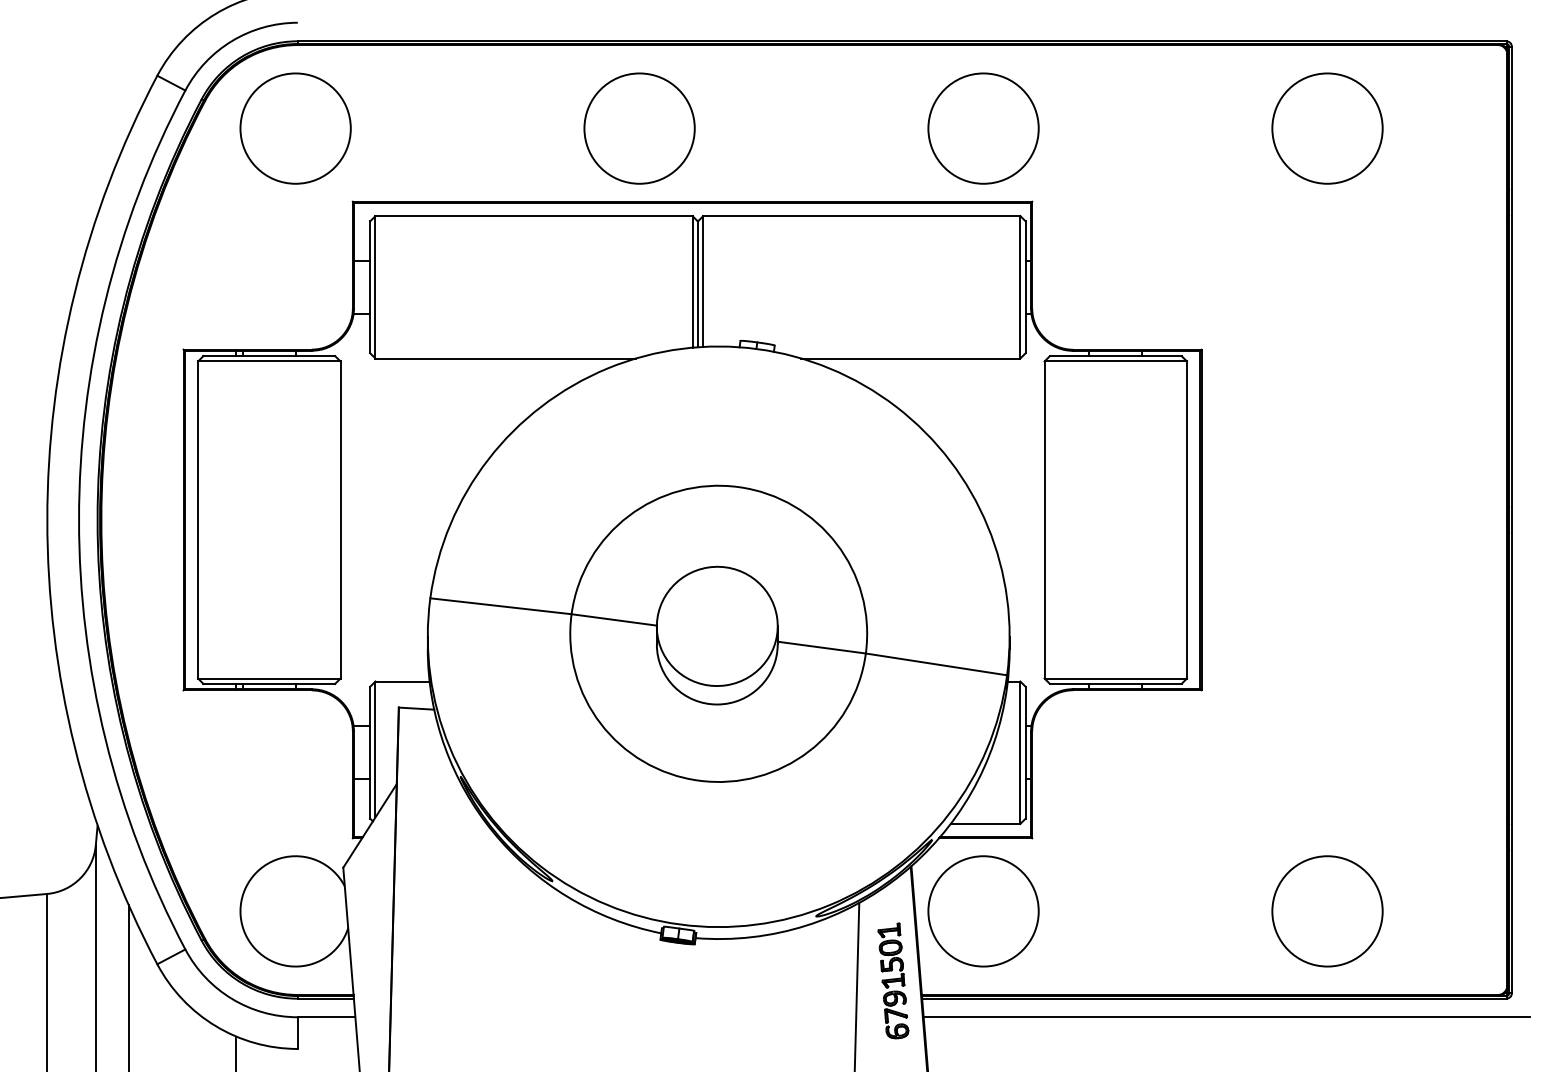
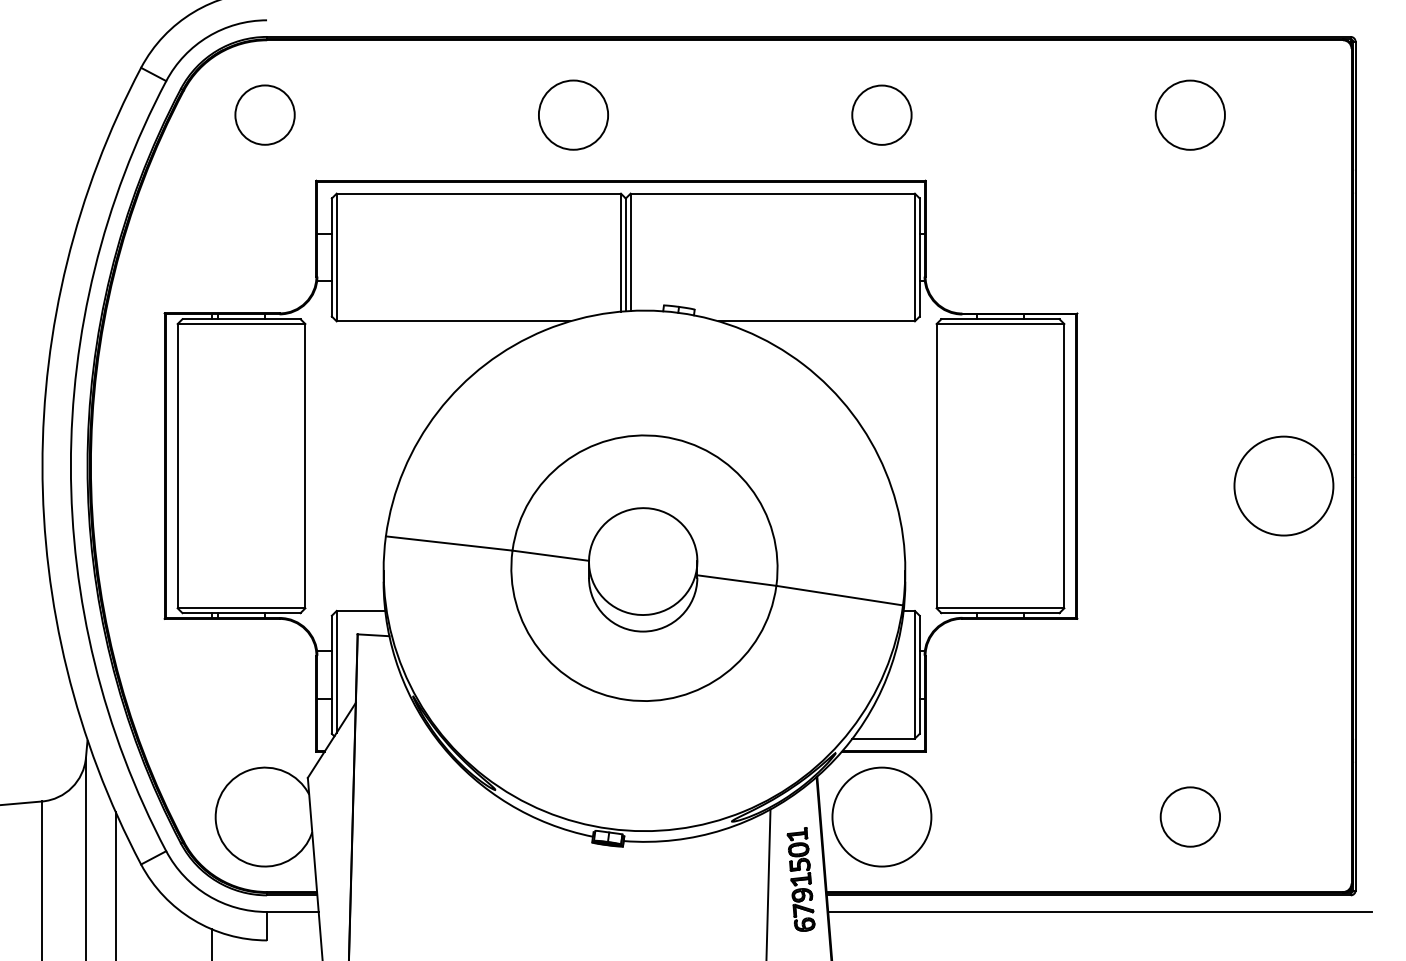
circle: (294, 127) -> (264, 114), size x0.6
circle: (639, 127) -> (573, 114), size x0.7
circle: (983, 127) -> (881, 114), size x0.6
circle: (1326, 127) -> (1189, 114), size x0.7
circle: (1431, 541) -> (1283, 485), added
circle: (1327, 910) -> (1190, 816), size x0.6

